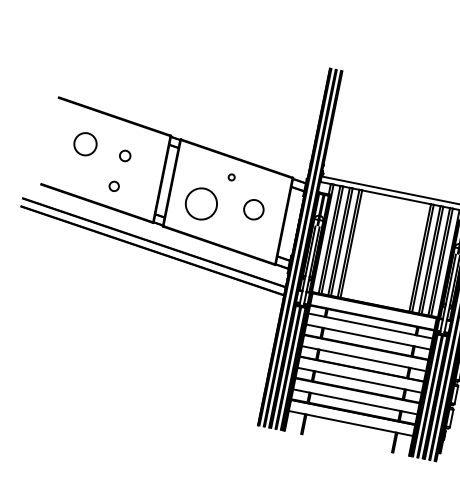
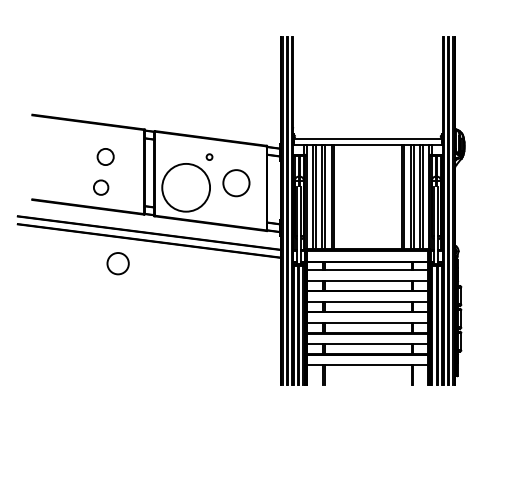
circle: (84, 143) -> (117, 263), moved
circle: (125, 156) -> (105, 157), size x1.6
circle: (113, 185) -> (100, 187), size x1.6
circle: (201, 203) -> (186, 187), size x1.6
circle: (253, 209) -> (236, 183), size x1.4

